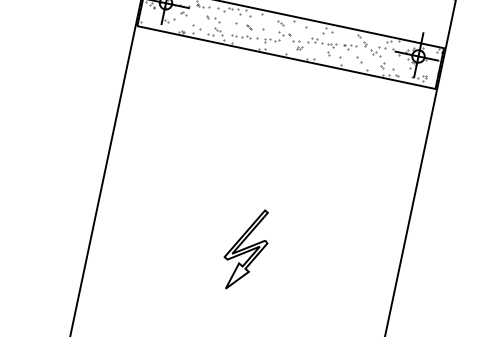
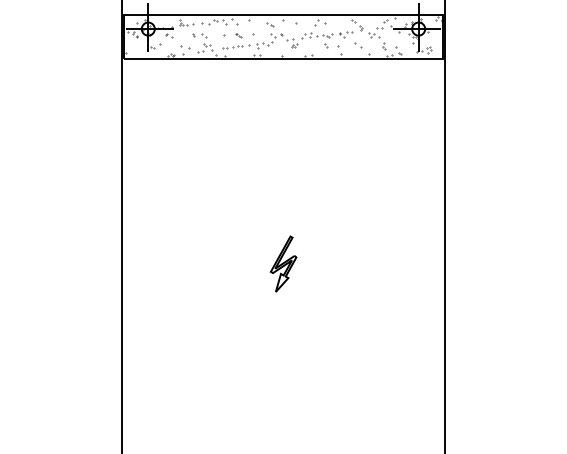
part: (246, 248) -> (283, 263), size x0.62

